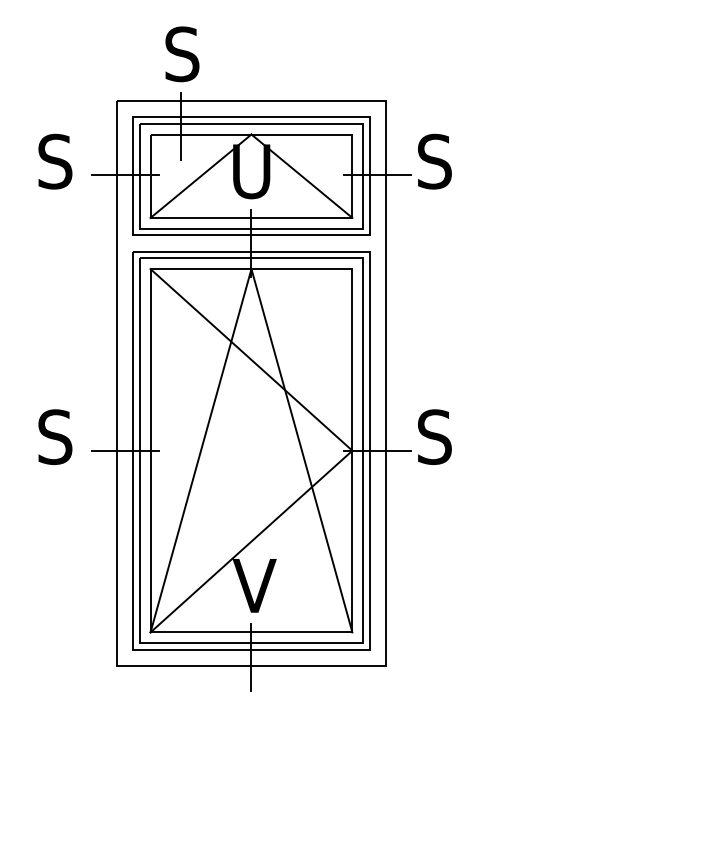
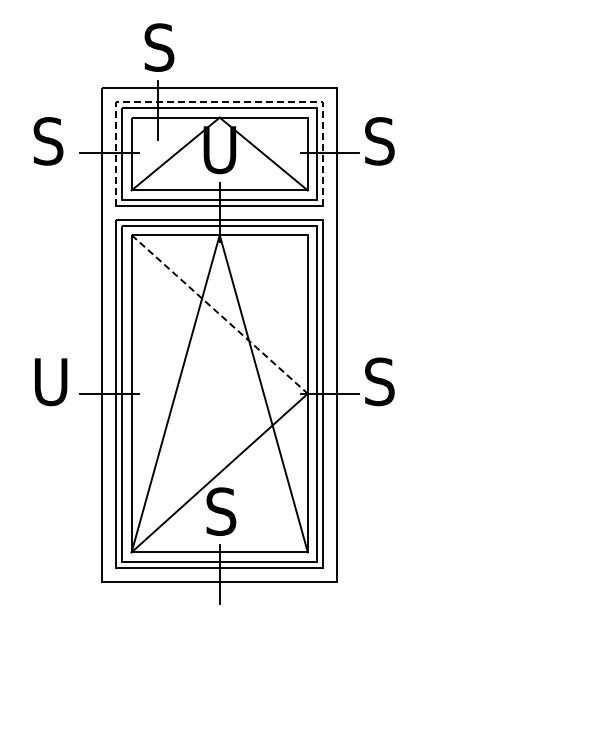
line: (251, 117) -> (219, 102), solid -> dashed
line: (251, 359) -> (219, 314), solid -> dashed
text: (57, 436) -> (50, 381), S -> U
text: (254, 585) -> (222, 511), V -> S

